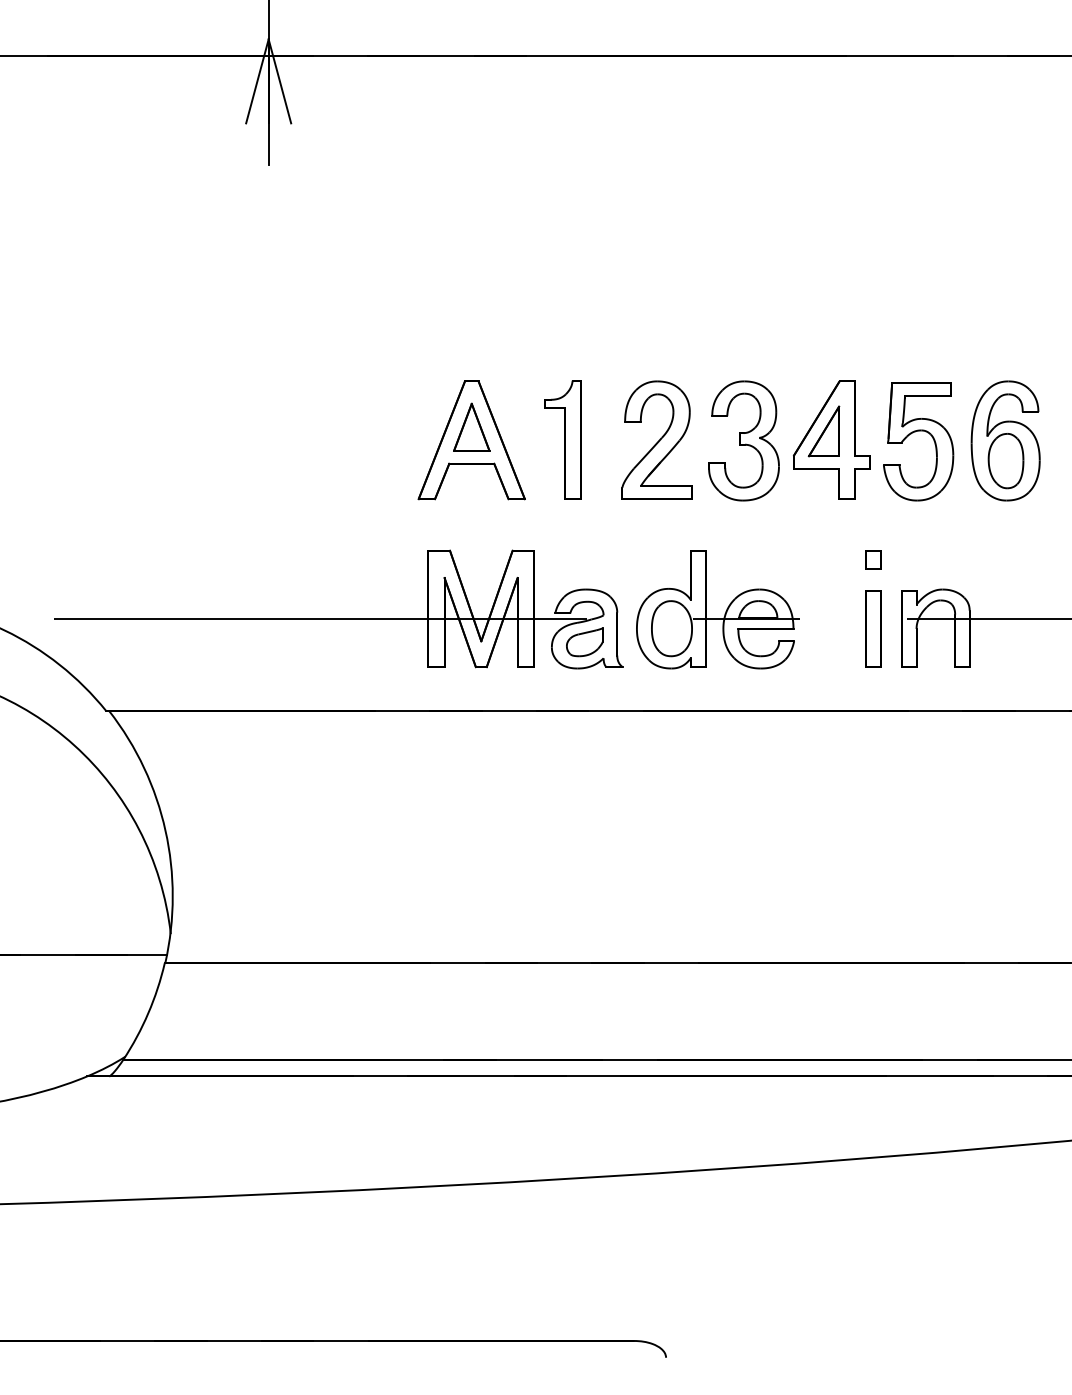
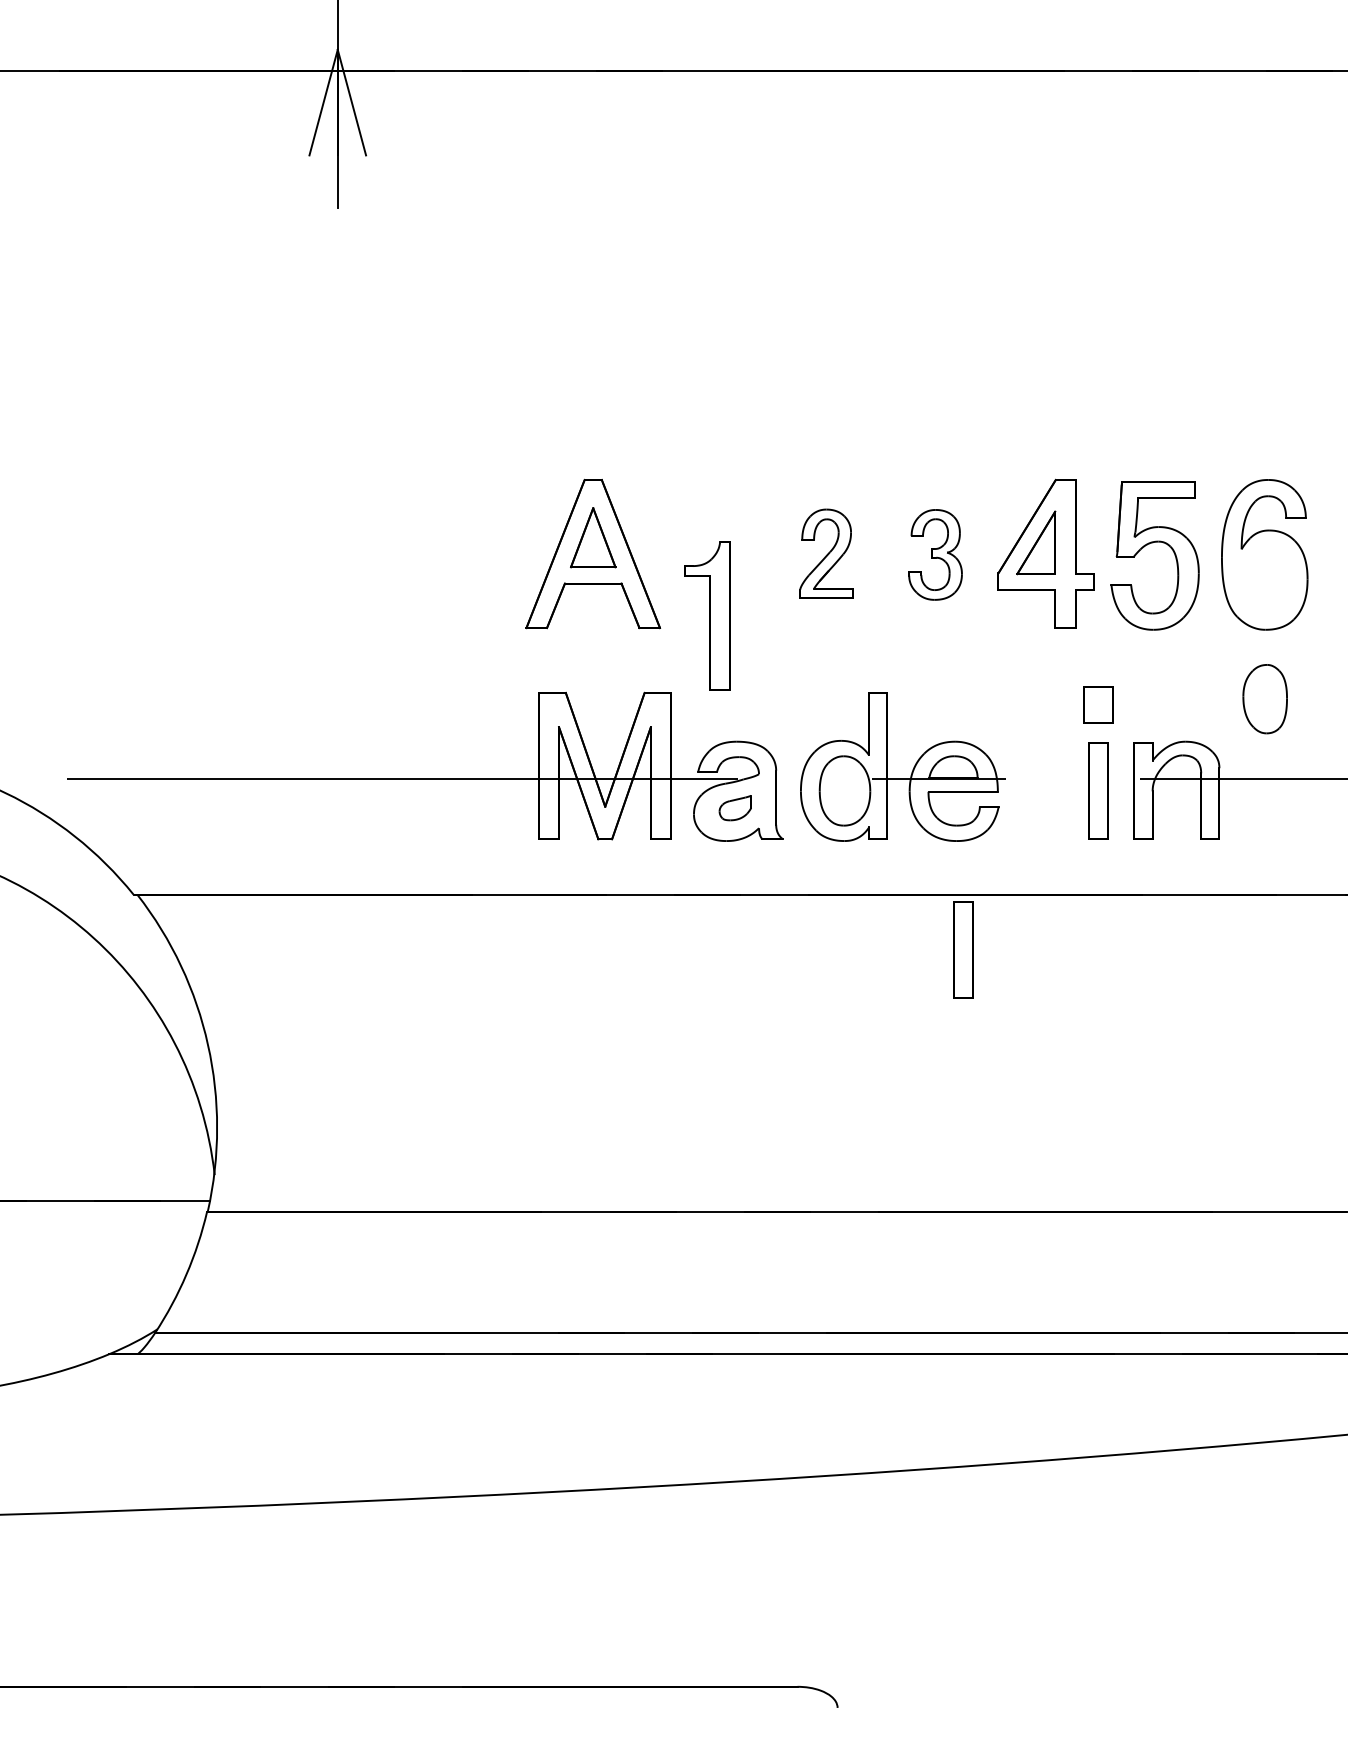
part: (562, 439) -> (707, 615), moved
part: (657, 439) -> (826, 553), size x0.6
part: (743, 440) -> (935, 554), size x0.6
part: (1005, 461) -> (1264, 699), moved
part: (873, 559) -> (1098, 704), size x1.6
part: (584, 641) -> (735, 807), size x0.7
part: (766, 754) -> (963, 949), added

